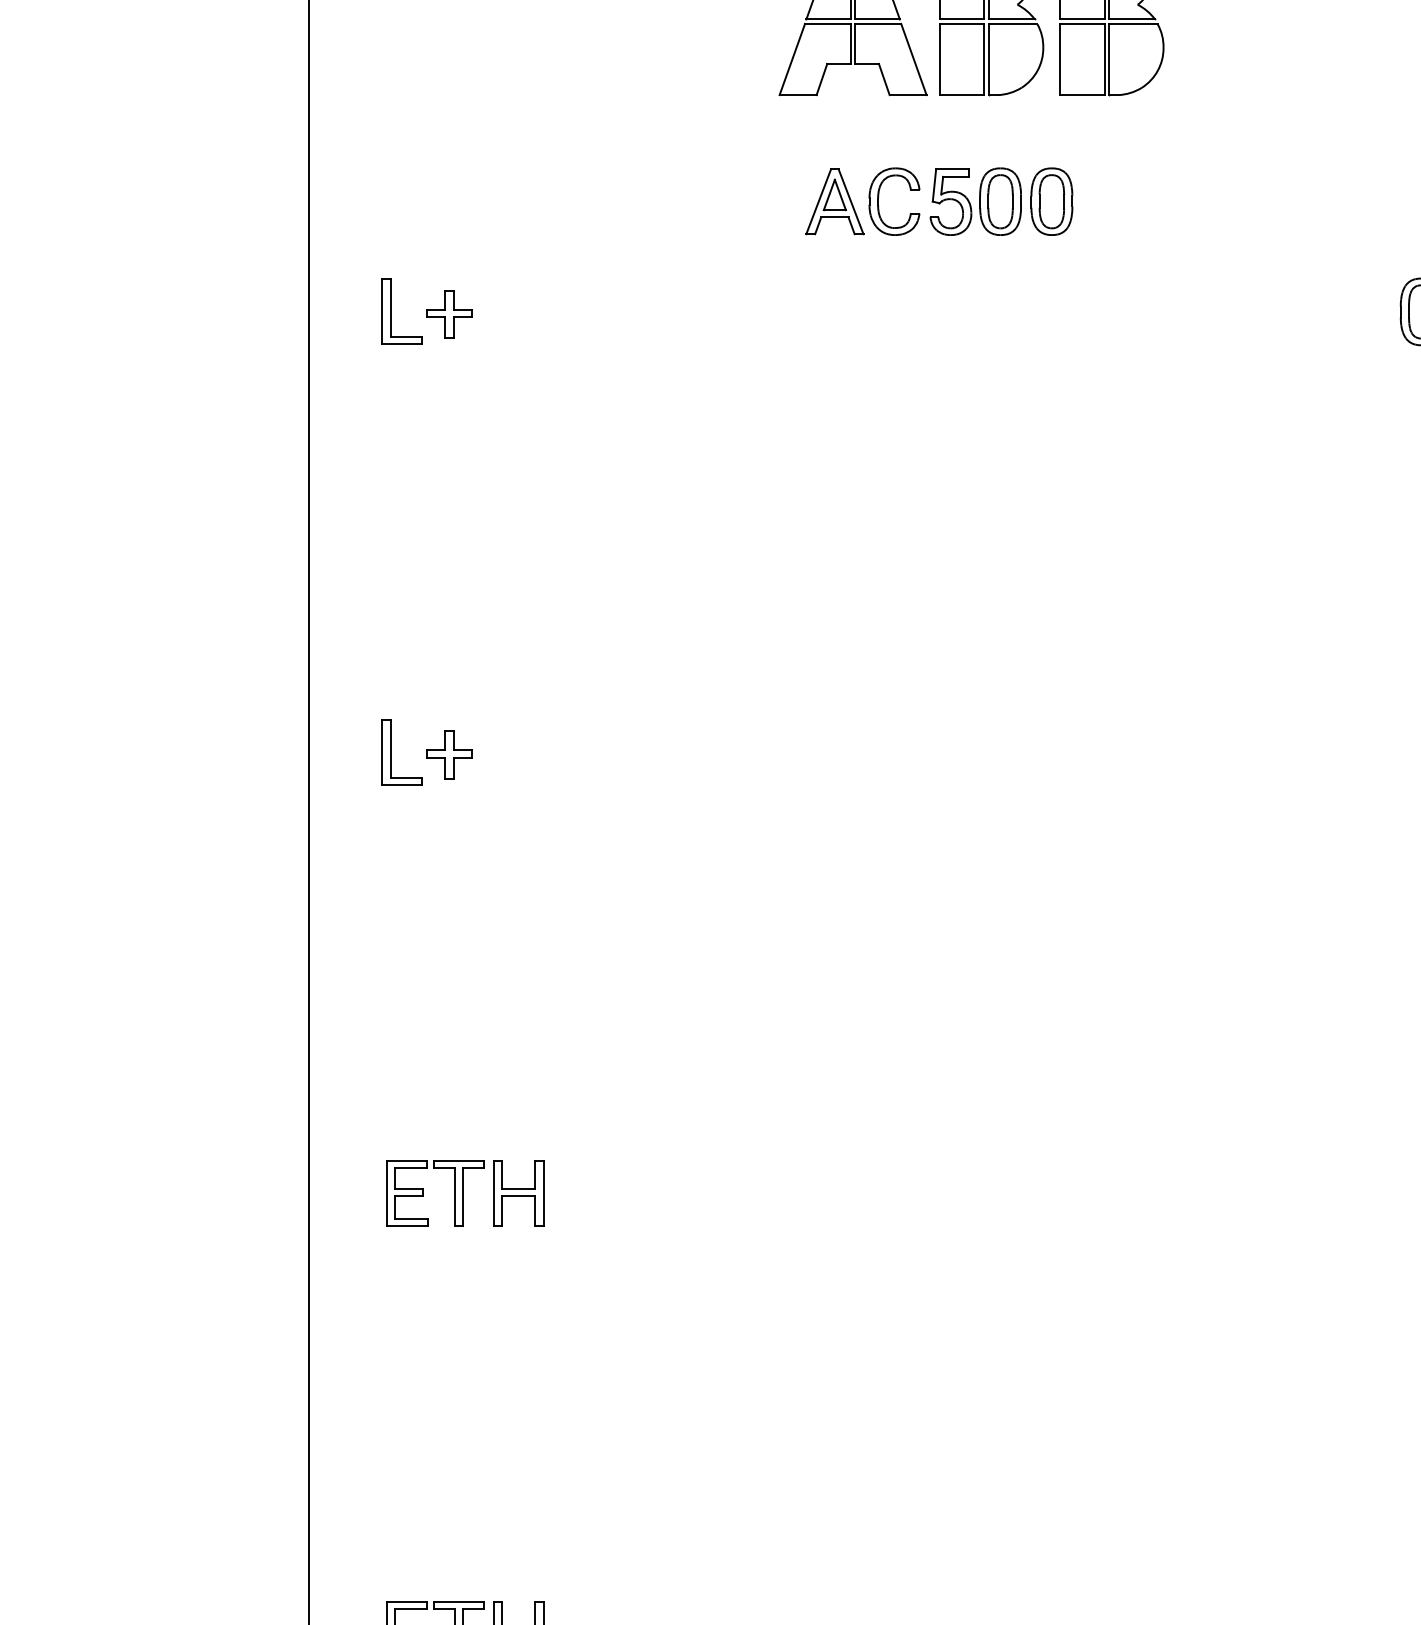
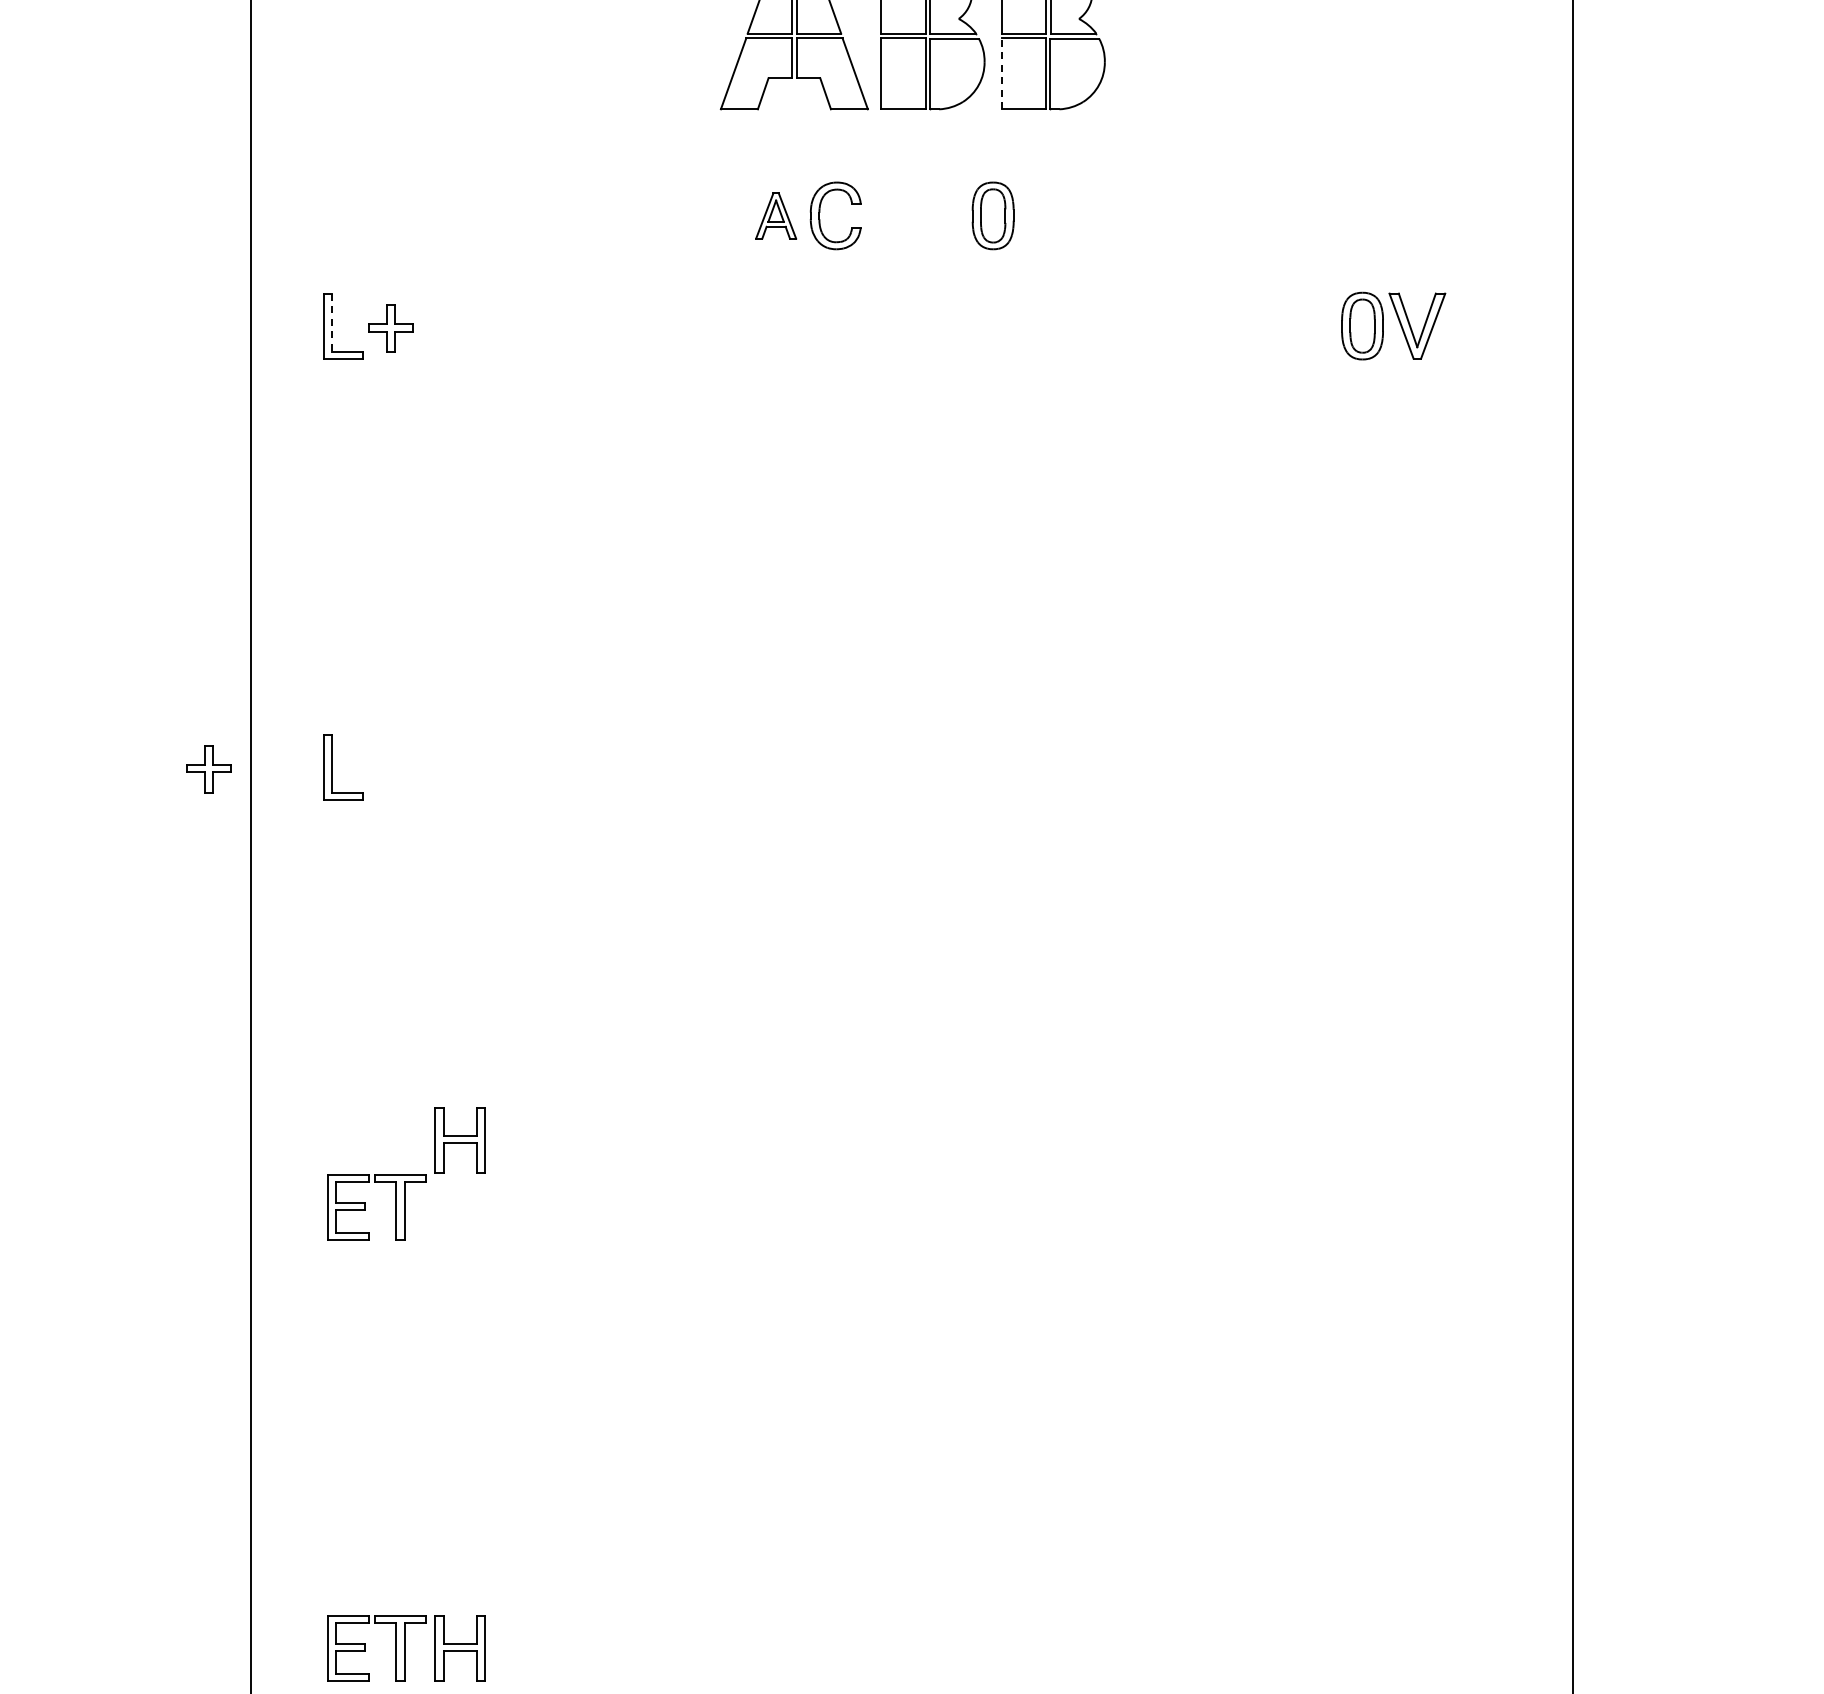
line: (1060, 59) -> (1001, 73), solid -> dashed
part: (834, 201) -> (775, 215), size x0.7
part: (976, 201) -> (917, 215), removed
line: (391, 308) -> (332, 322), solid -> dashed
part: (449, 755) -> (208, 769), moved
part: (518, 1193) -> (459, 1140), moved

